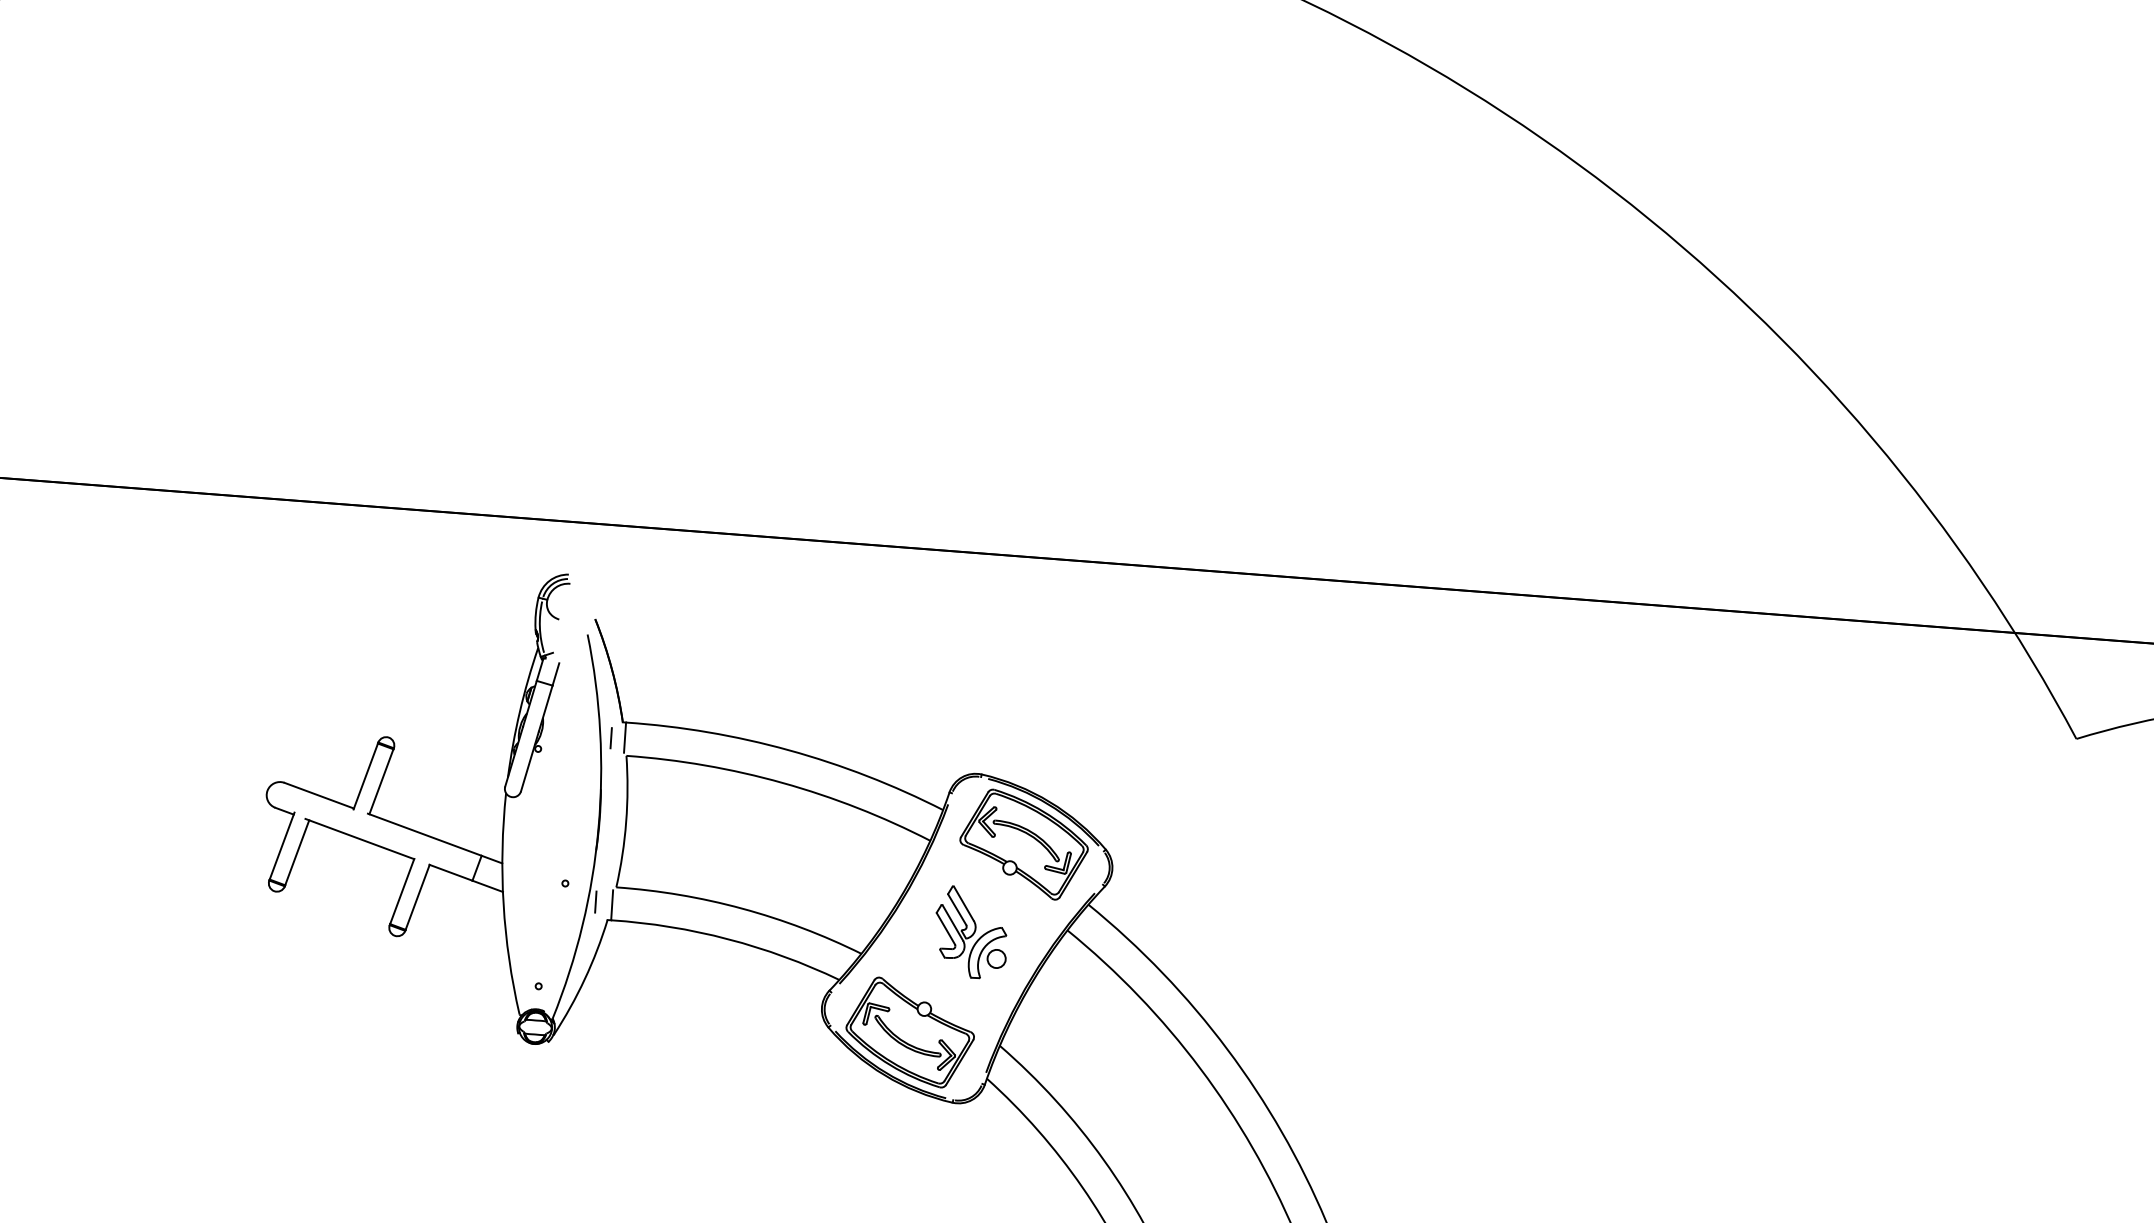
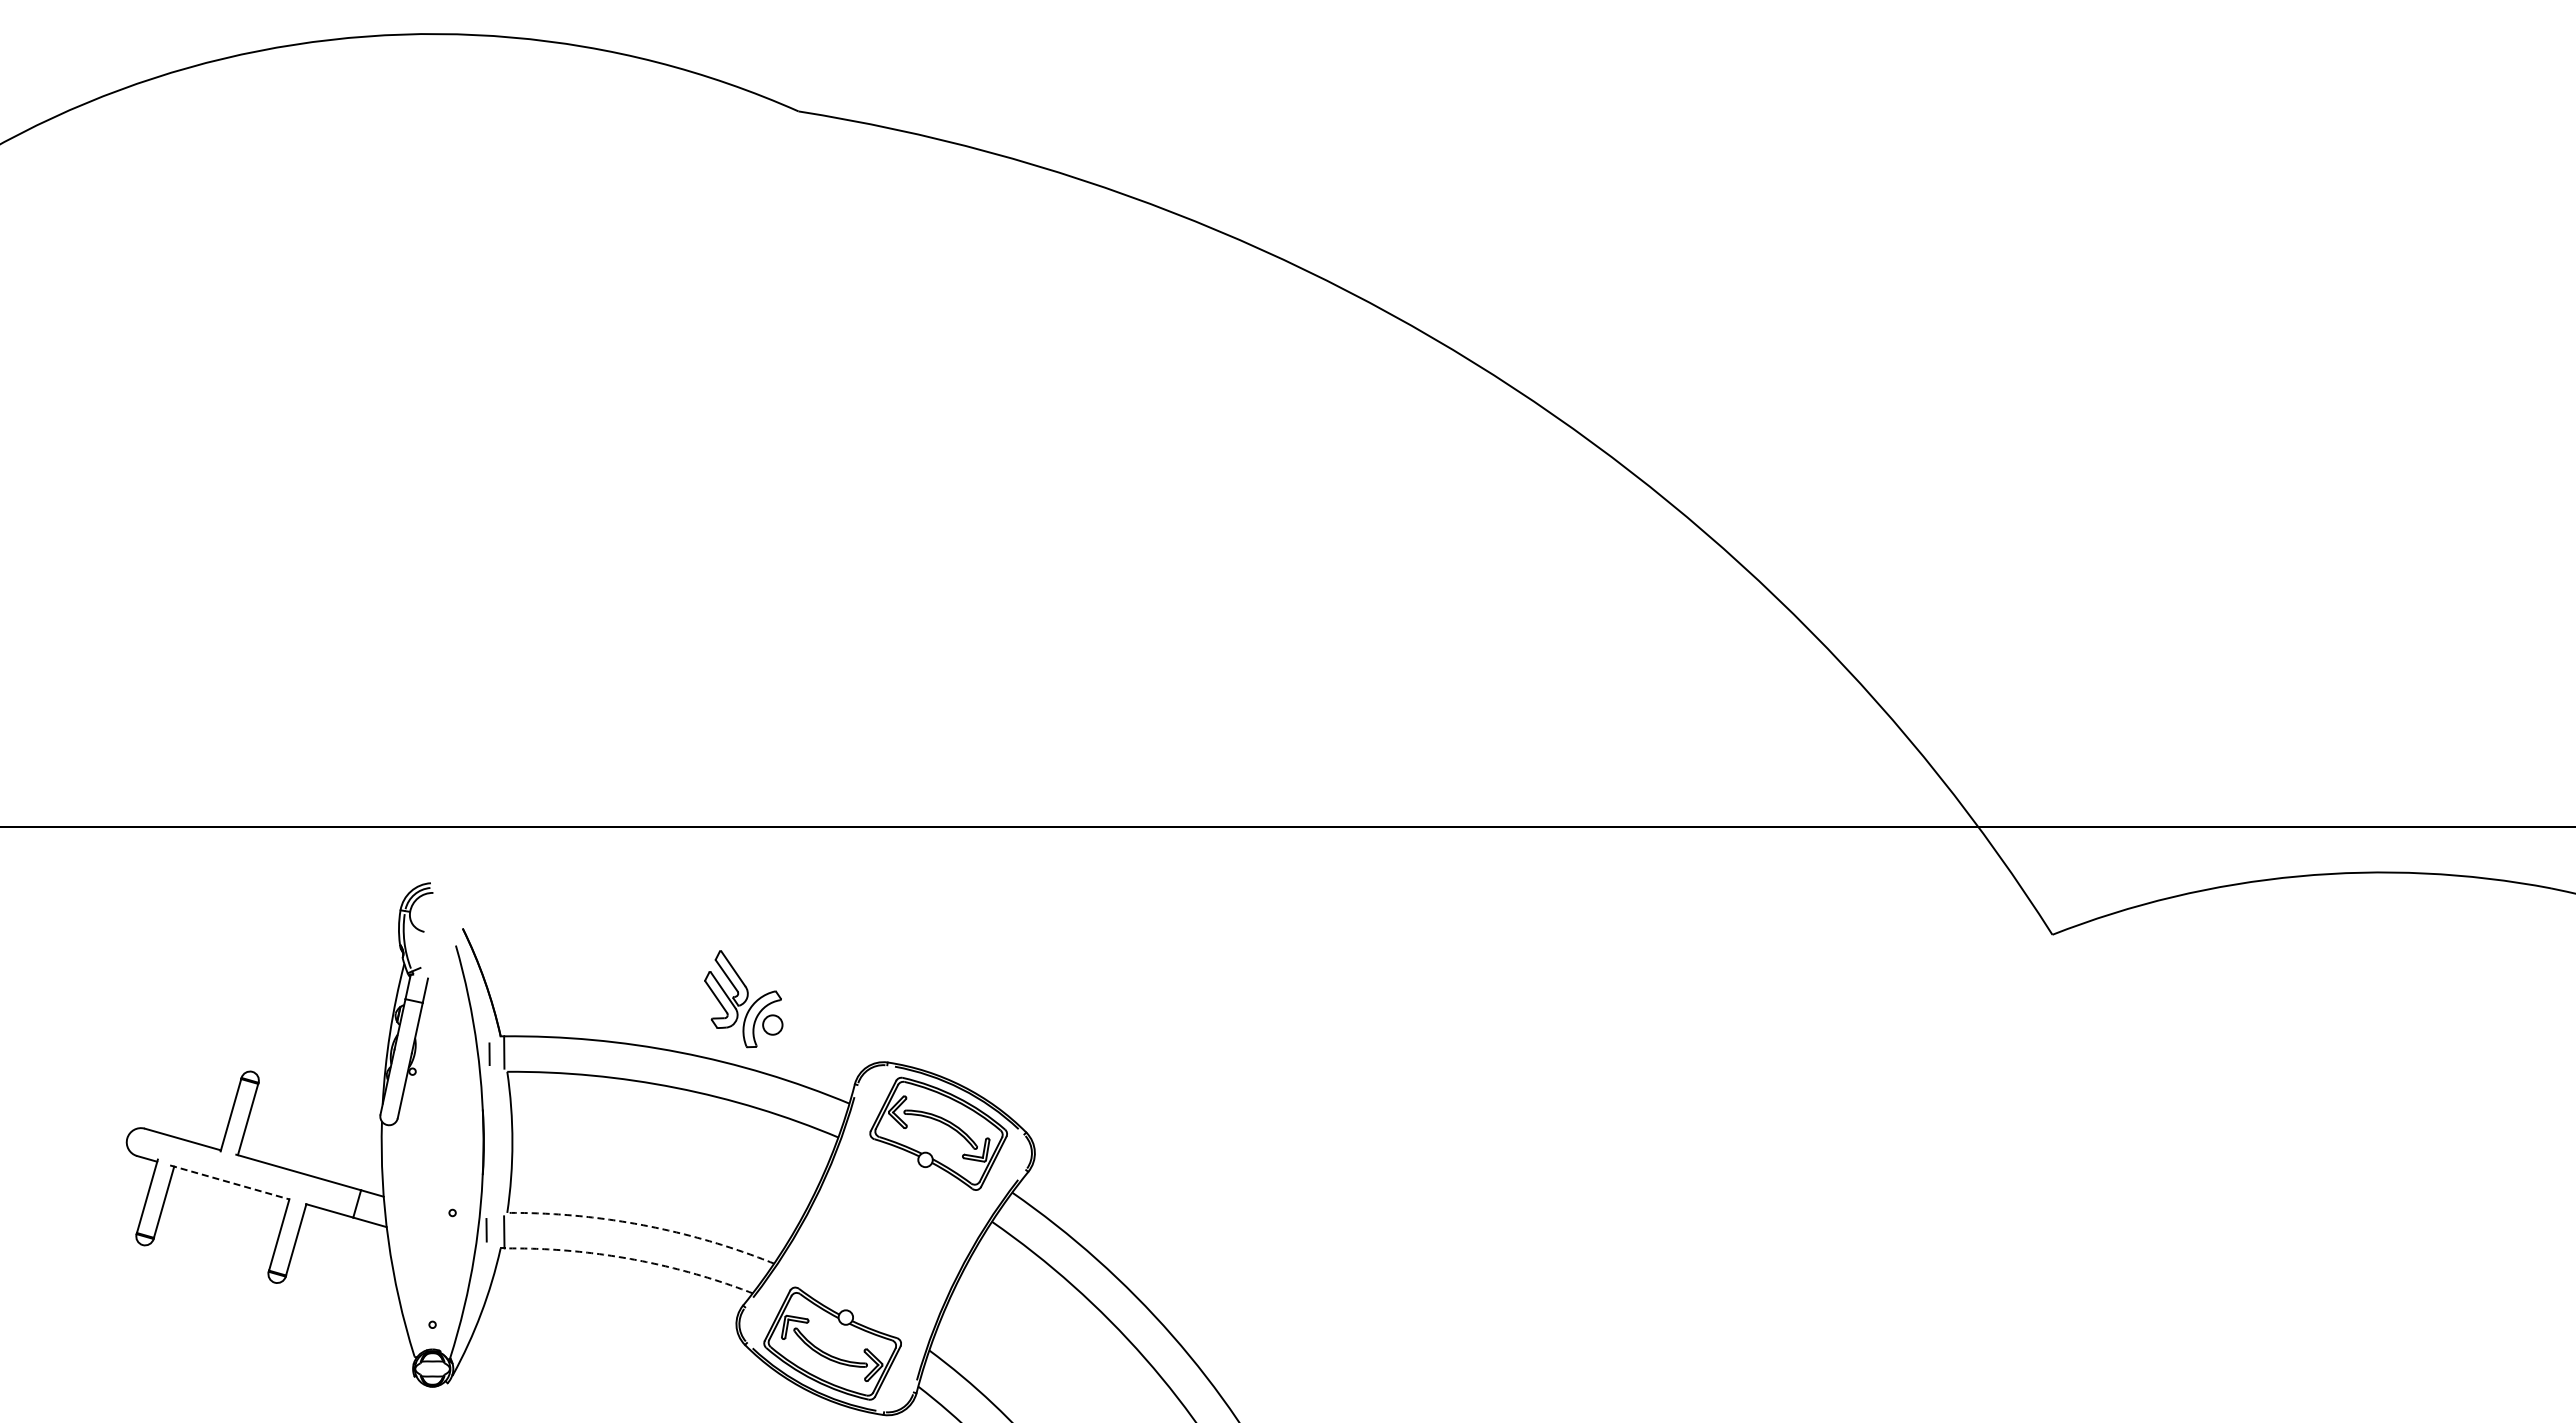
line: (359, 839) -> (229, 1182), solid -> dashed
arc: (742, 908) -> (643, 1225), solid -> dashed
part: (971, 933) -> (743, 999), moved
arc: (727, 939) -> (630, 1259), solid -> dashed

